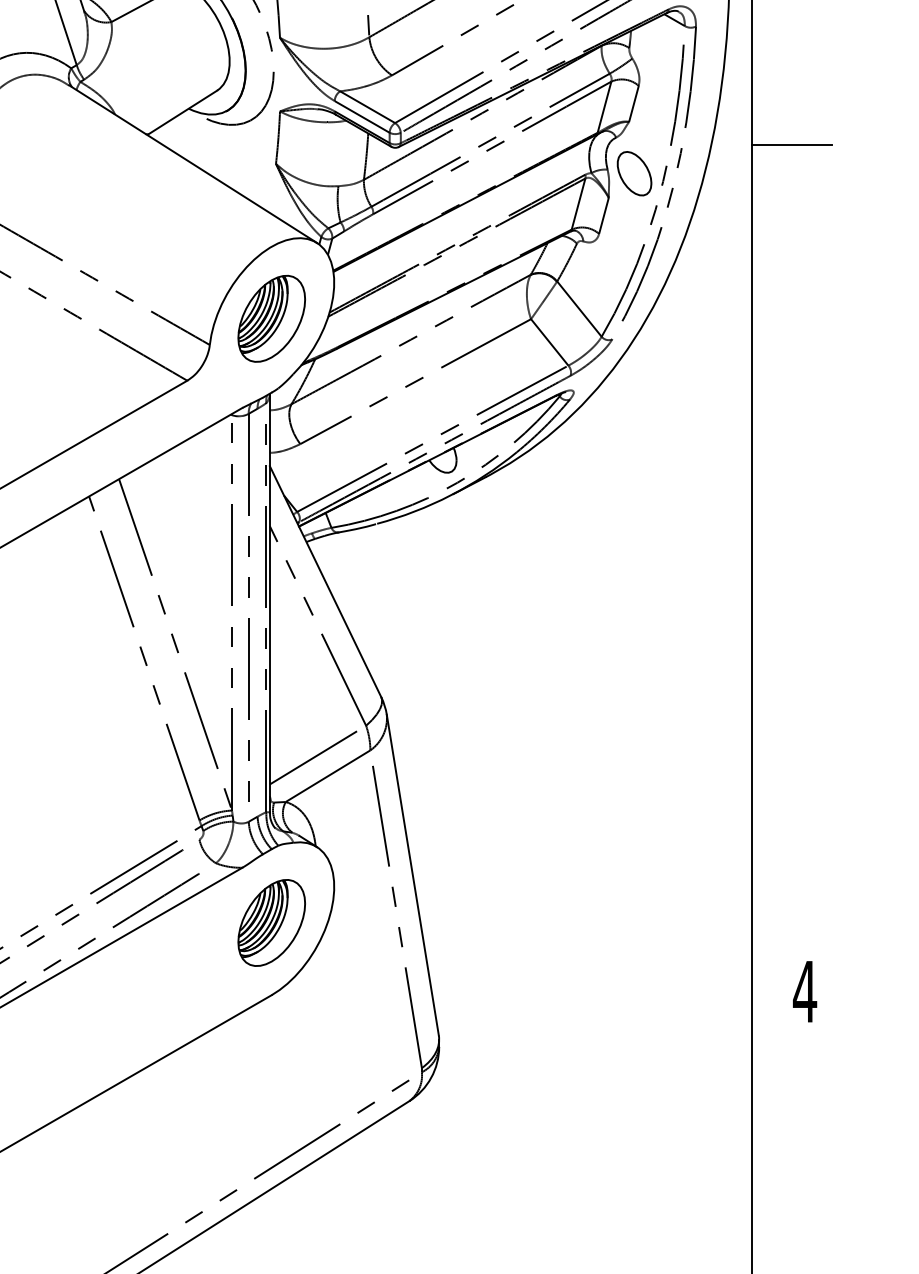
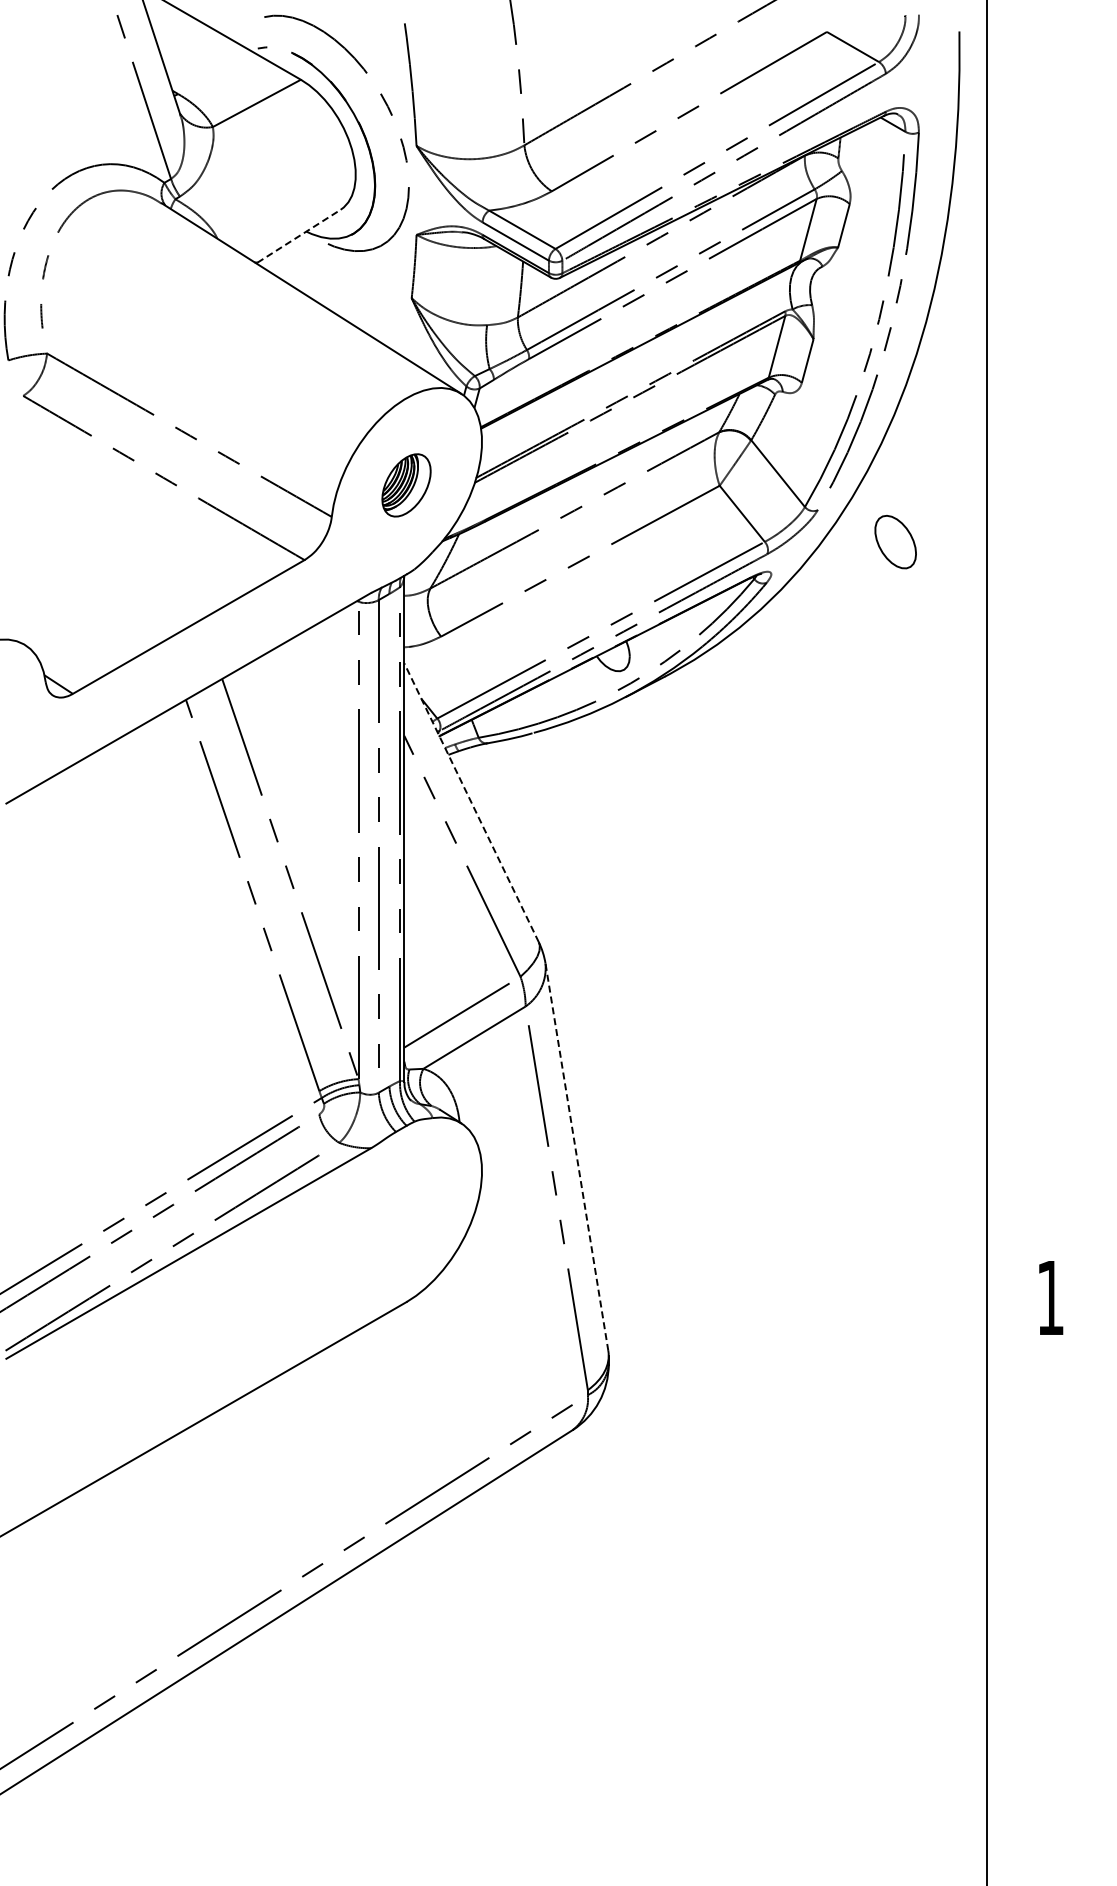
line: (183, 112) -> (299, 236), solid -> dashed
line: (791, 145) -> (1034, 275), removed
part: (634, 174) -> (895, 542), moved
part: (271, 318) -> (406, 485), size x0.6
line: (325, 581) -> (471, 802), solid -> dashed
line: (412, 874) -> (576, 1156), solid -> dashed
part: (271, 922) -> (406, 1214), removed
text: (804, 991) -> (1050, 1297), 4 -> 1

